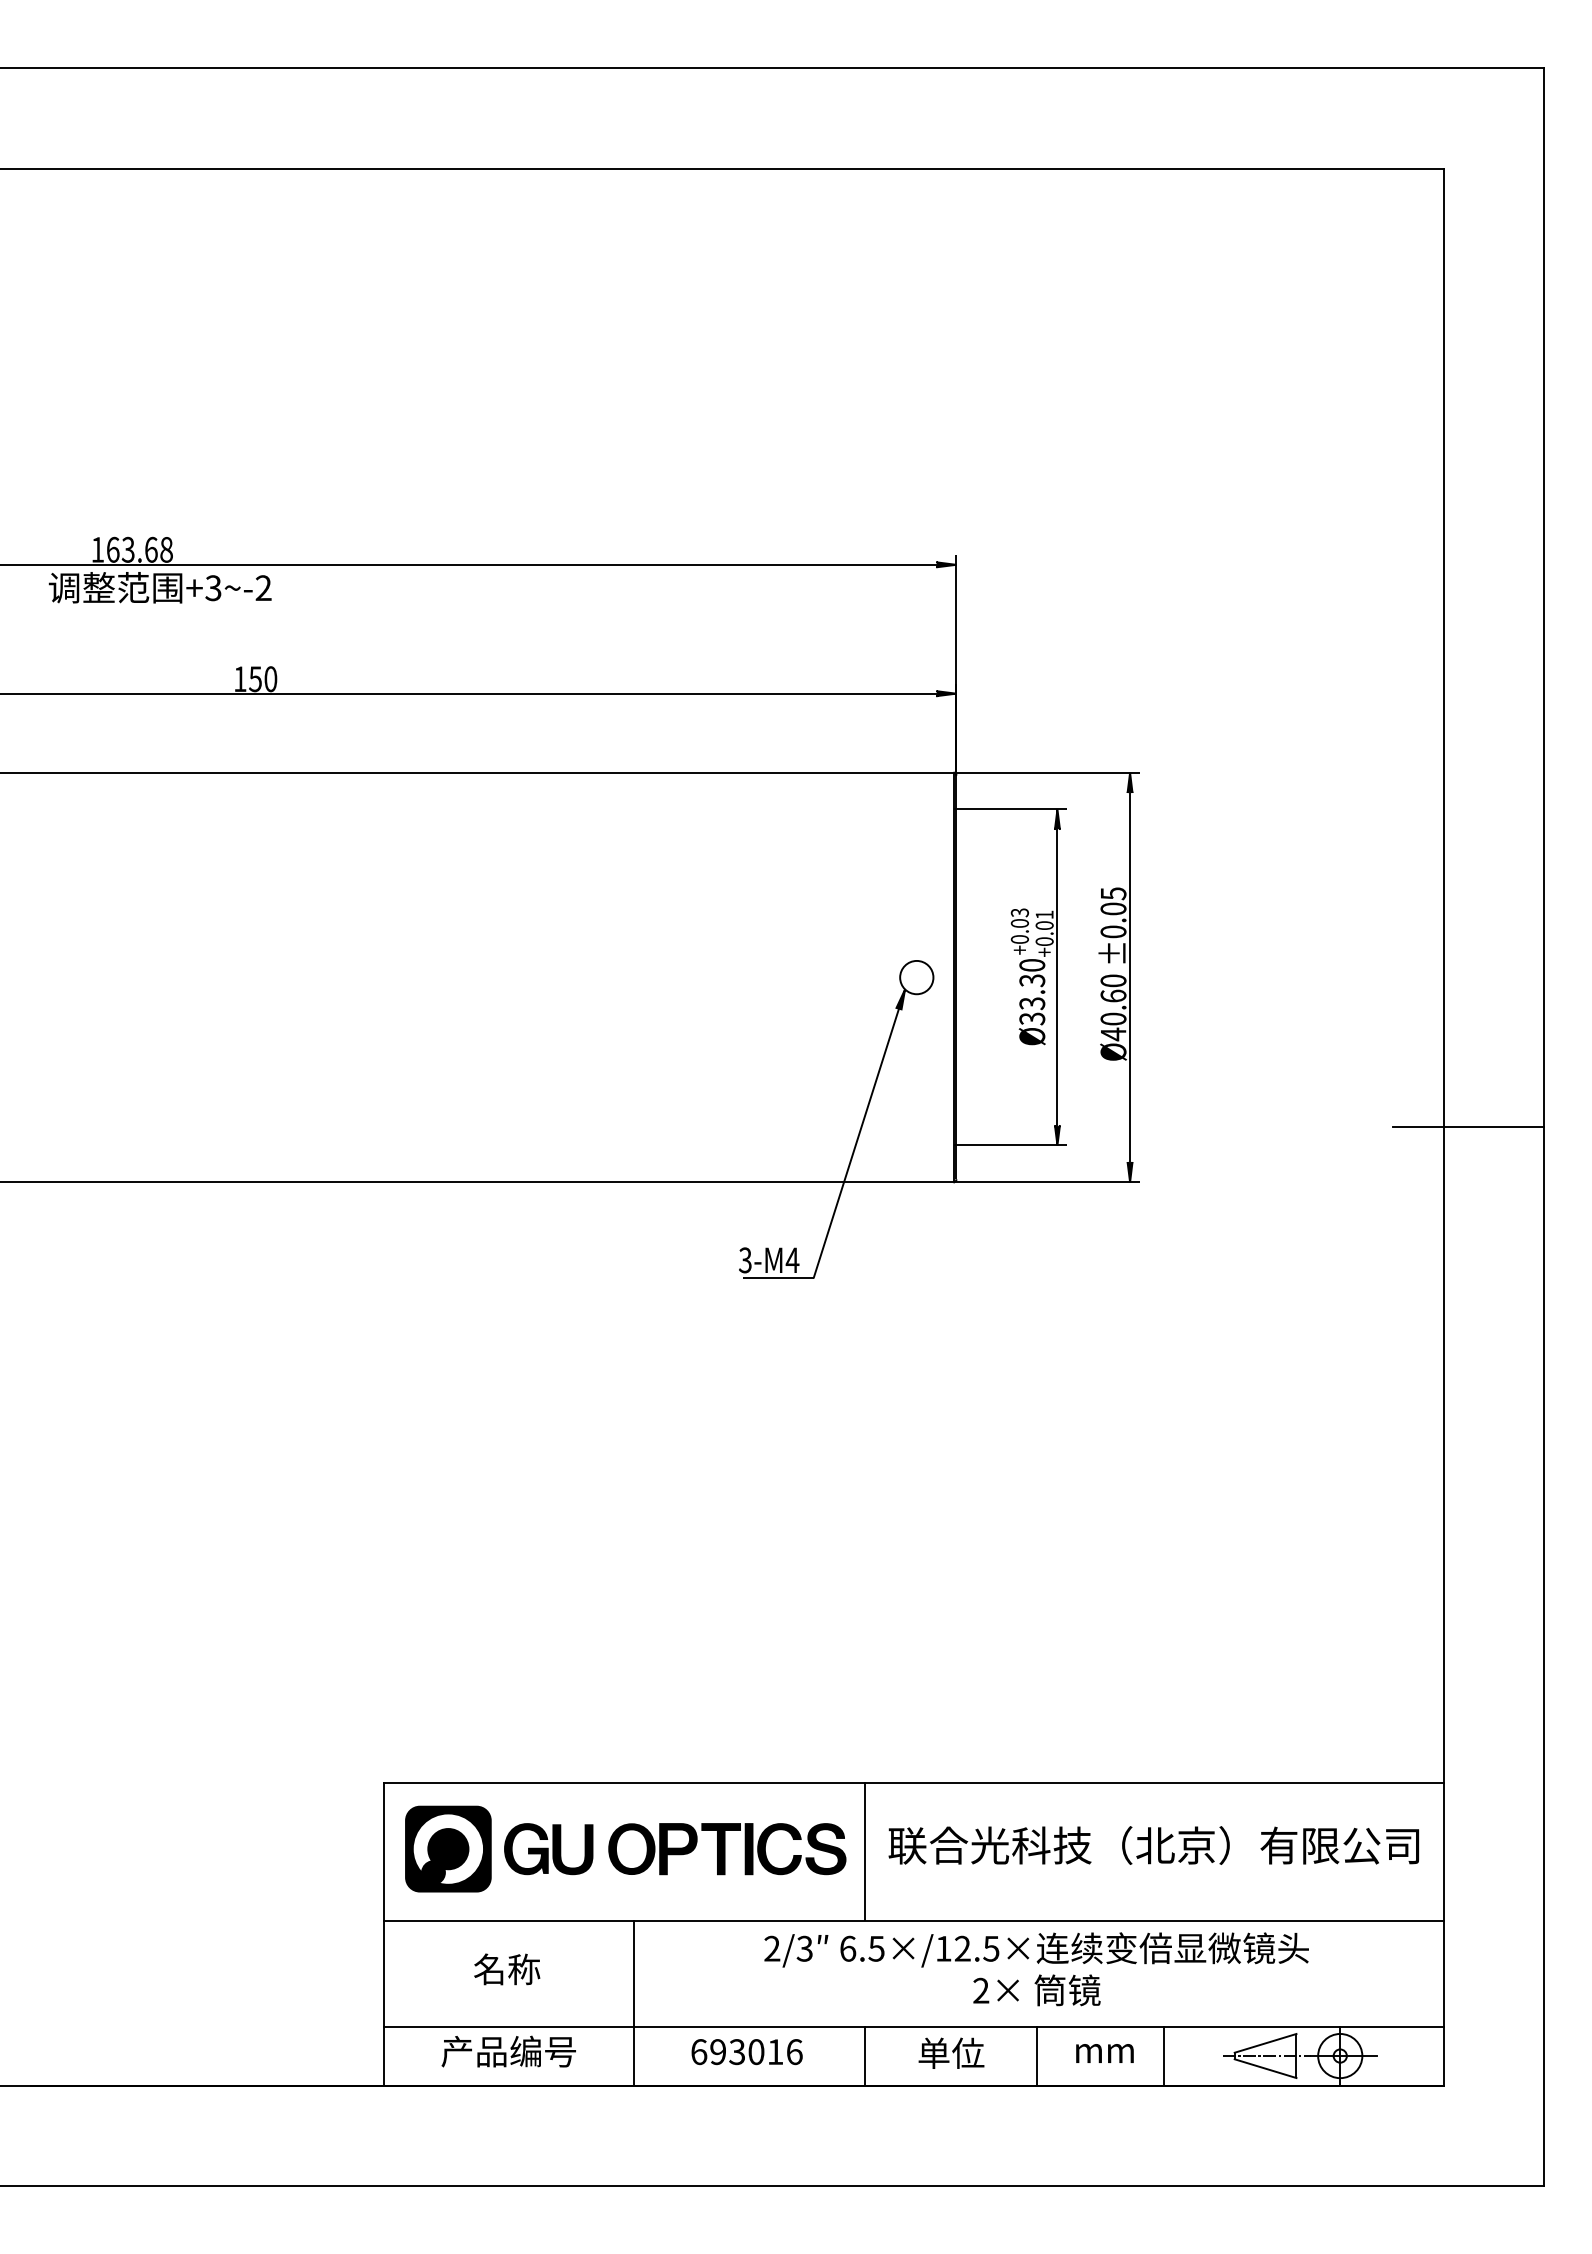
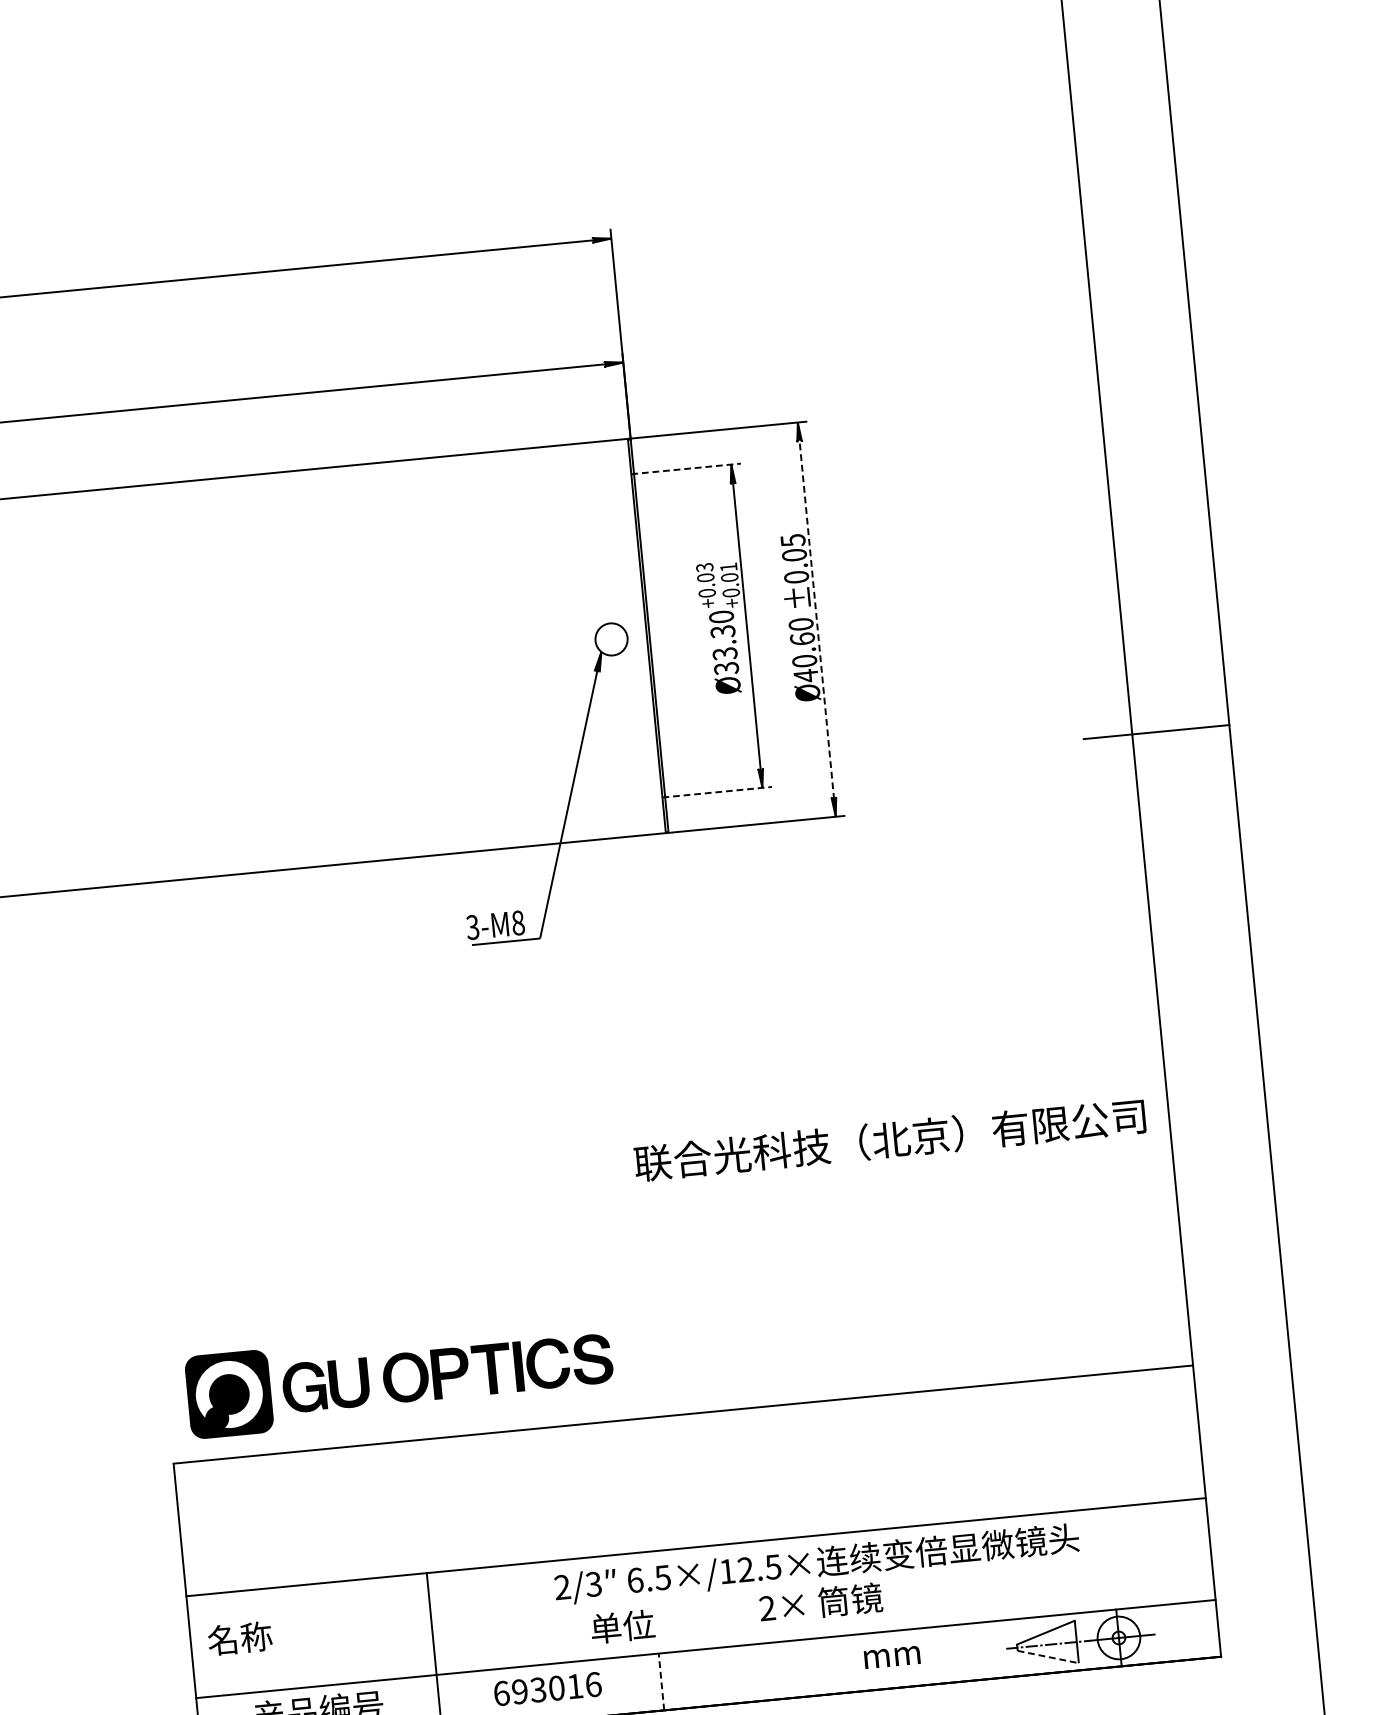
line: (1010, 809) -> (686, 469), solid -> dashed
line: (1130, 977) -> (817, 619), solid -> dashed
line: (1010, 1145) -> (717, 792), solid -> dashed
text: (792, 1260) -> (518, 923), 3-M4 -> 3-M8
text: (1153, 1845) -> (889, 1139), moved
part: (625, 1848) -> (399, 1377), moved
line: (864, 1850) -> (642, 1484), removed
text: (507, 1969) -> (240, 1638), moved
text: (951, 2052) -> (622, 1625), moved
line: (1037, 2055) -> (827, 1665), removed
line: (1164, 2055) -> (949, 1653), removed
line: (864, 2056) -> (661, 1682), solid -> dashed
line: (1266, 2068) -> (1049, 1656), solid -> dashed

